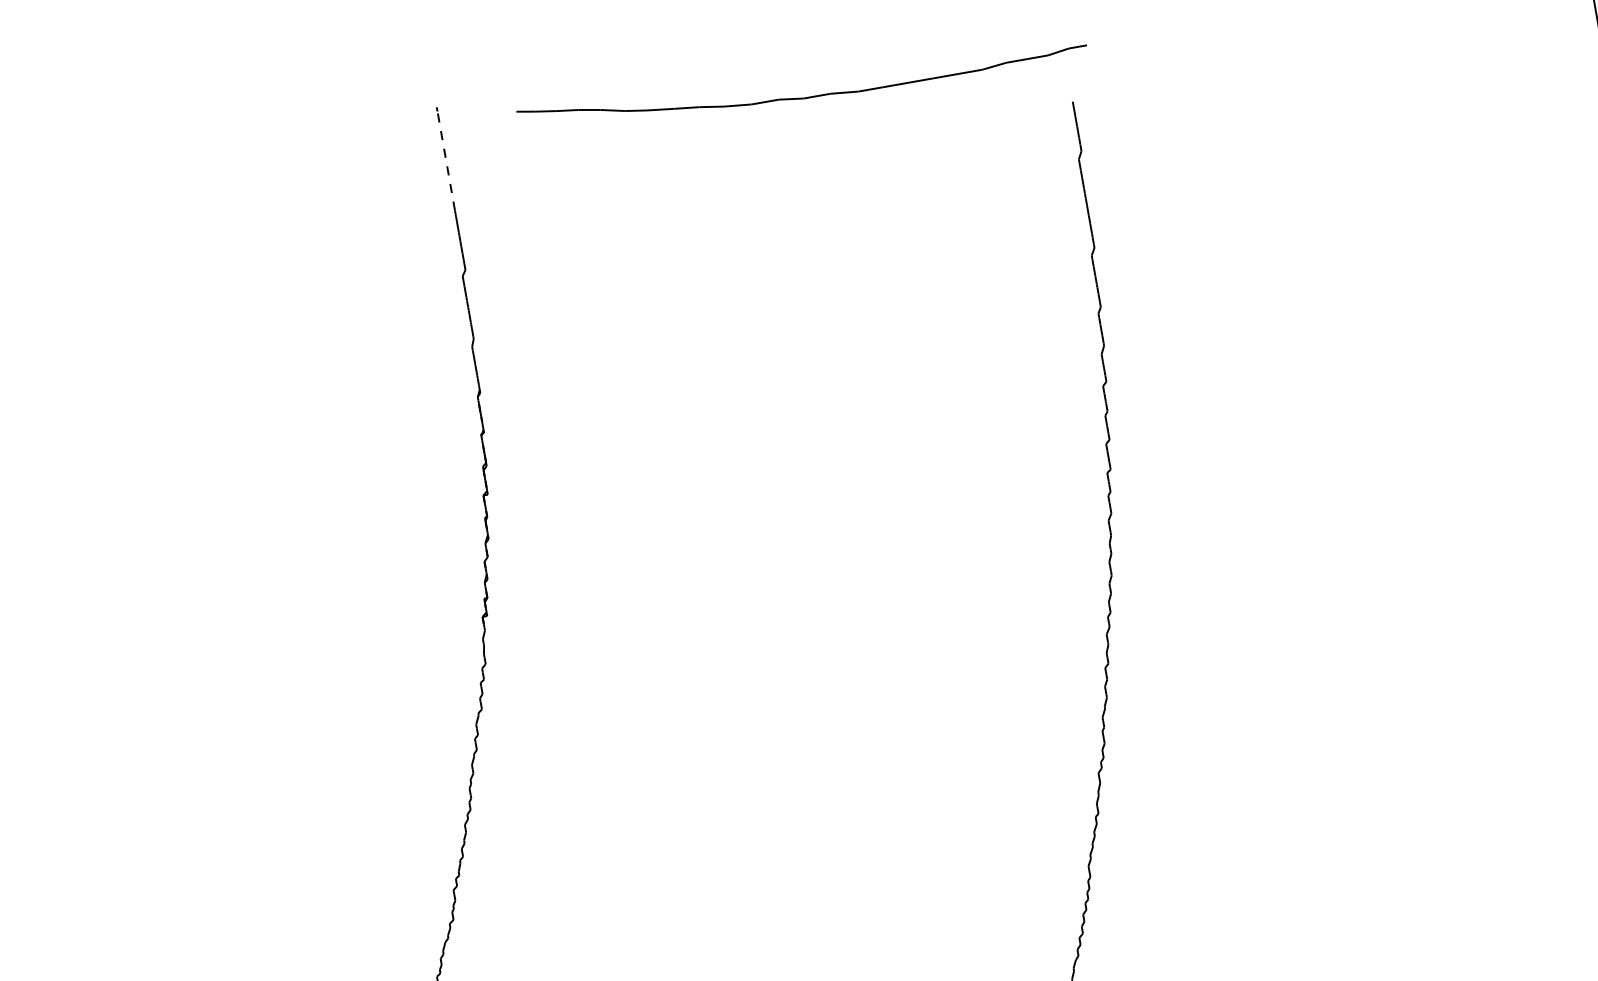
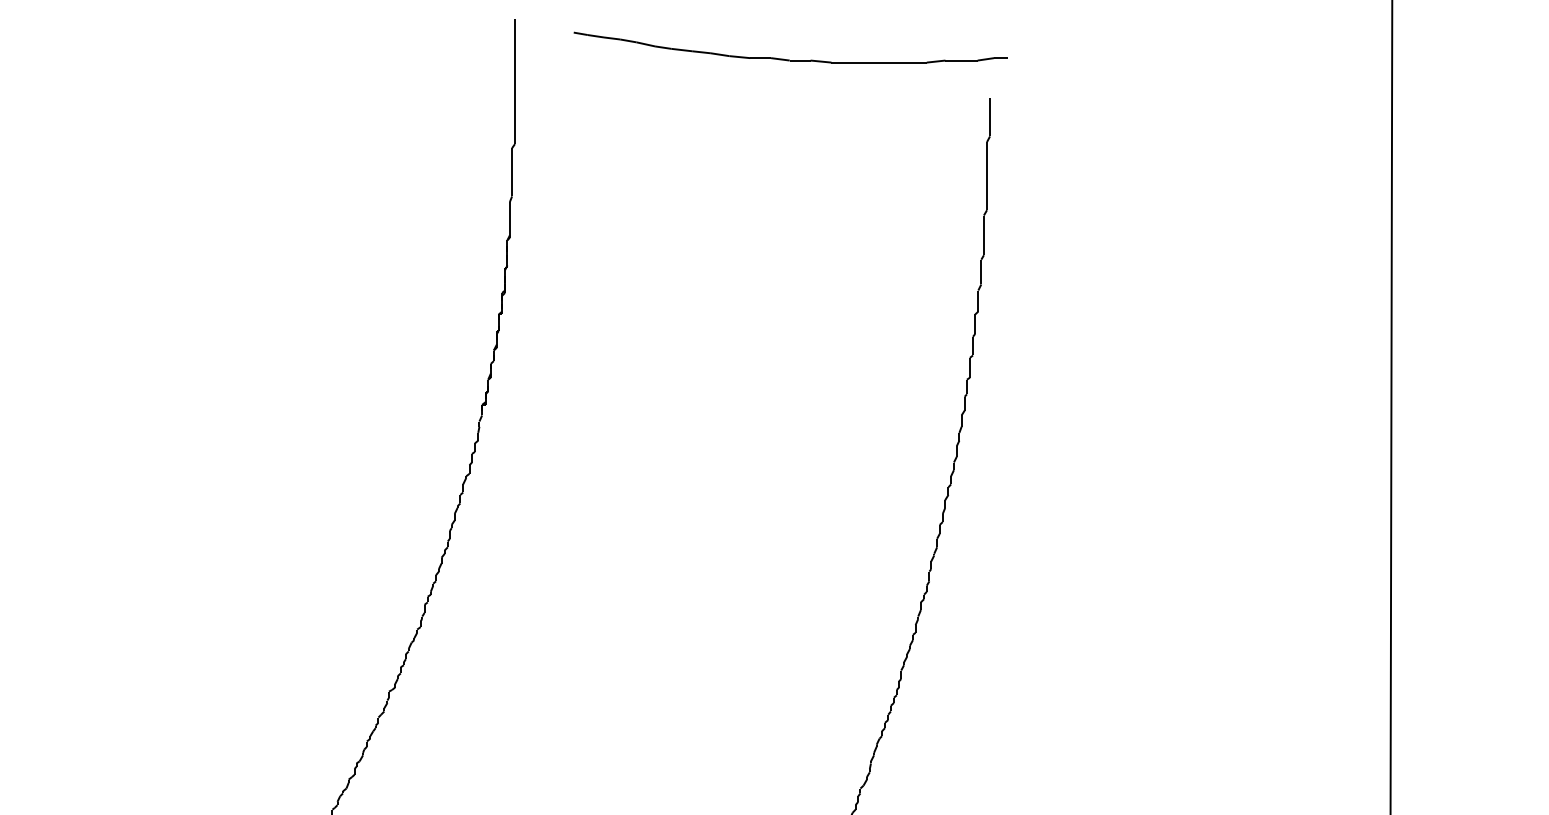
line: (445, 160) -> (514, 59), dashed -> solid

